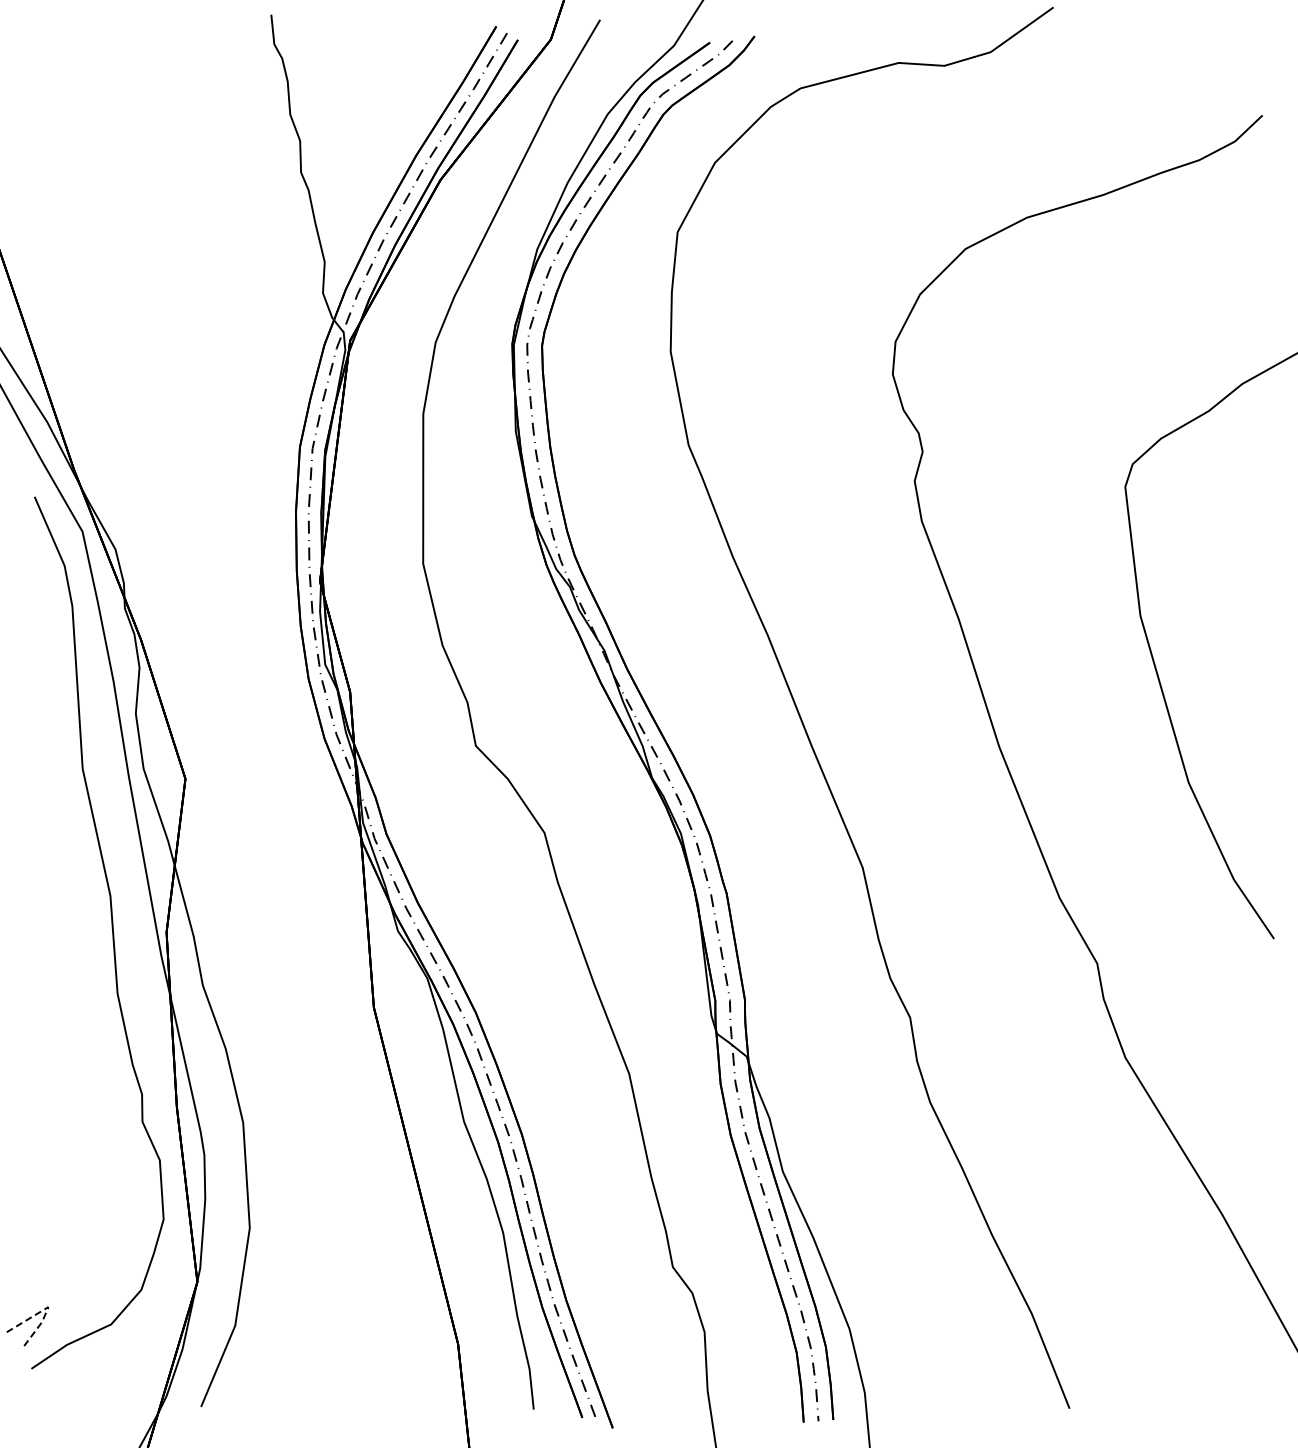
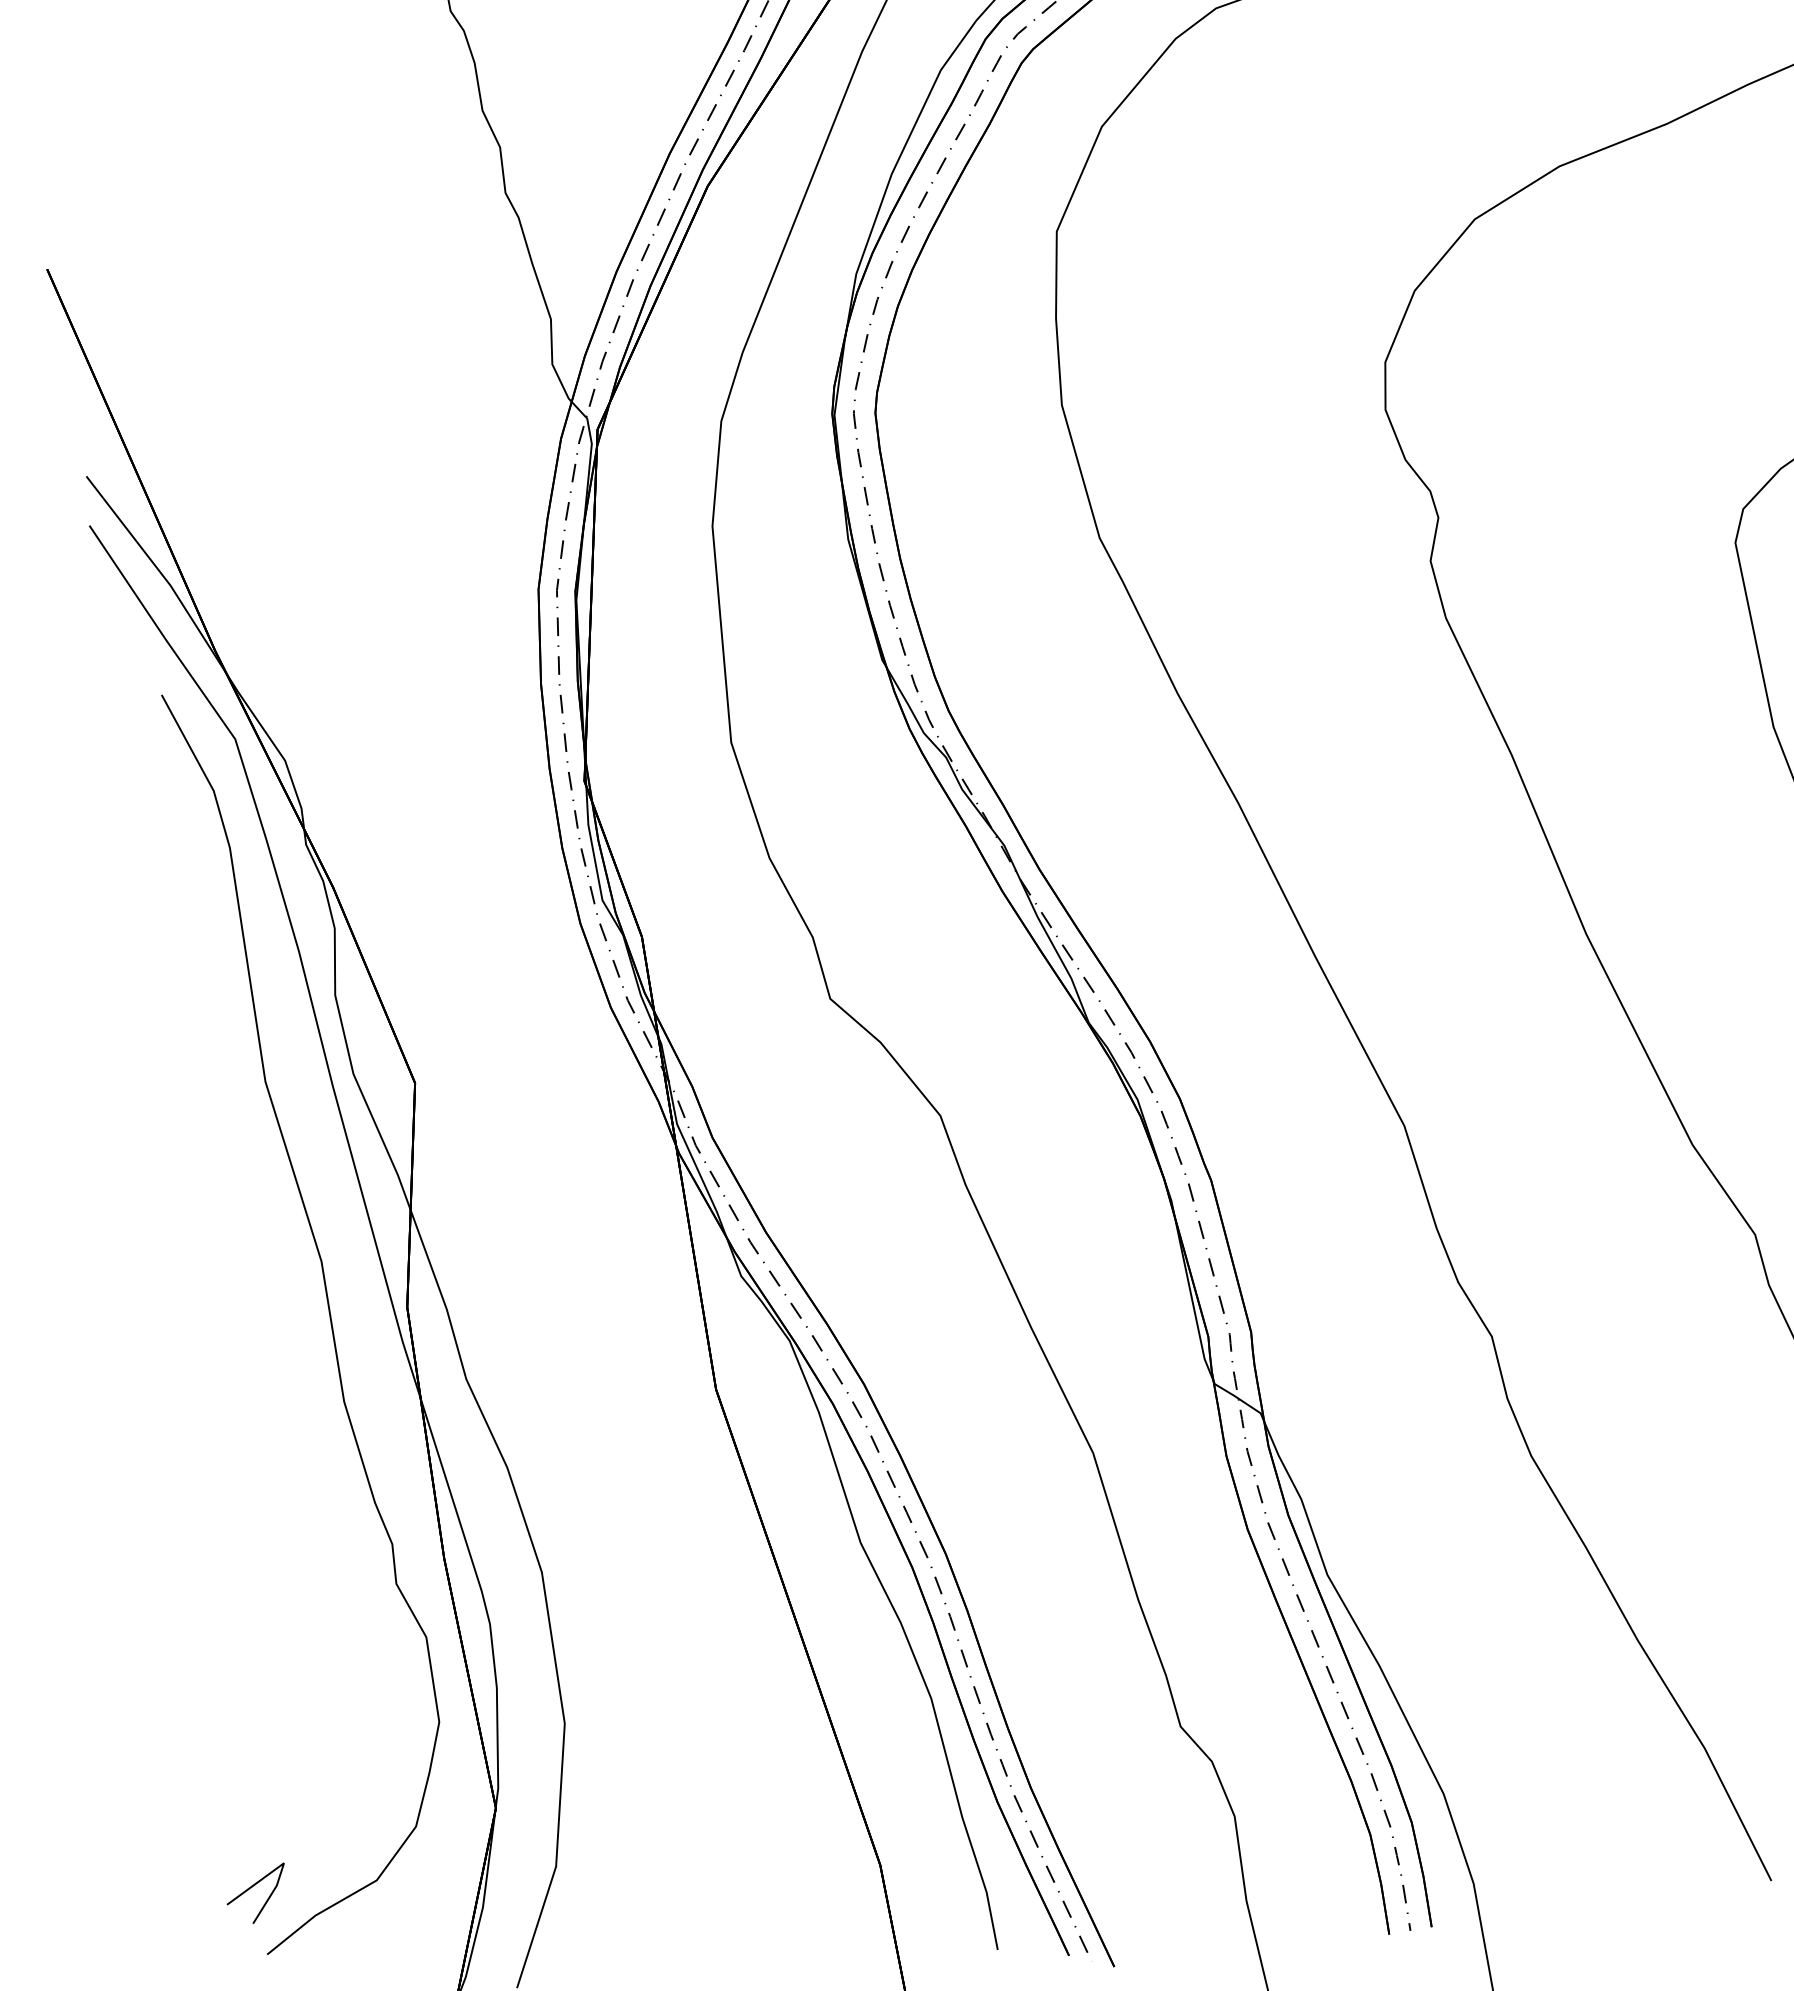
line: (48, 1307) -> (284, 1863), dashed -> solid

